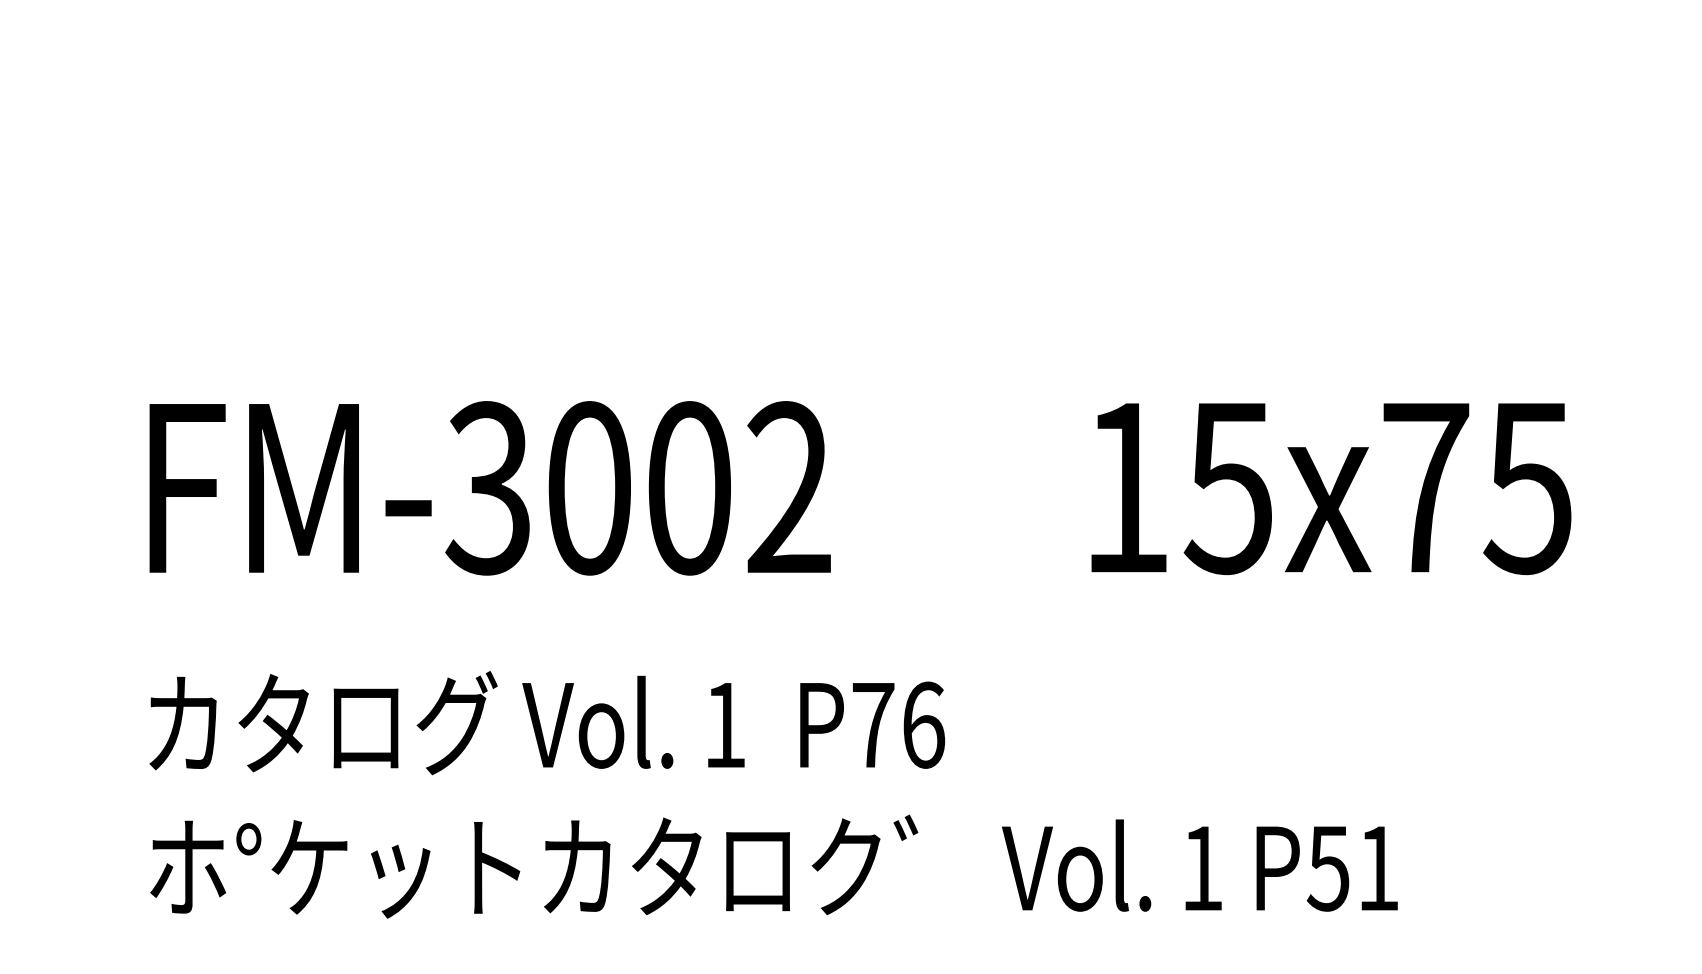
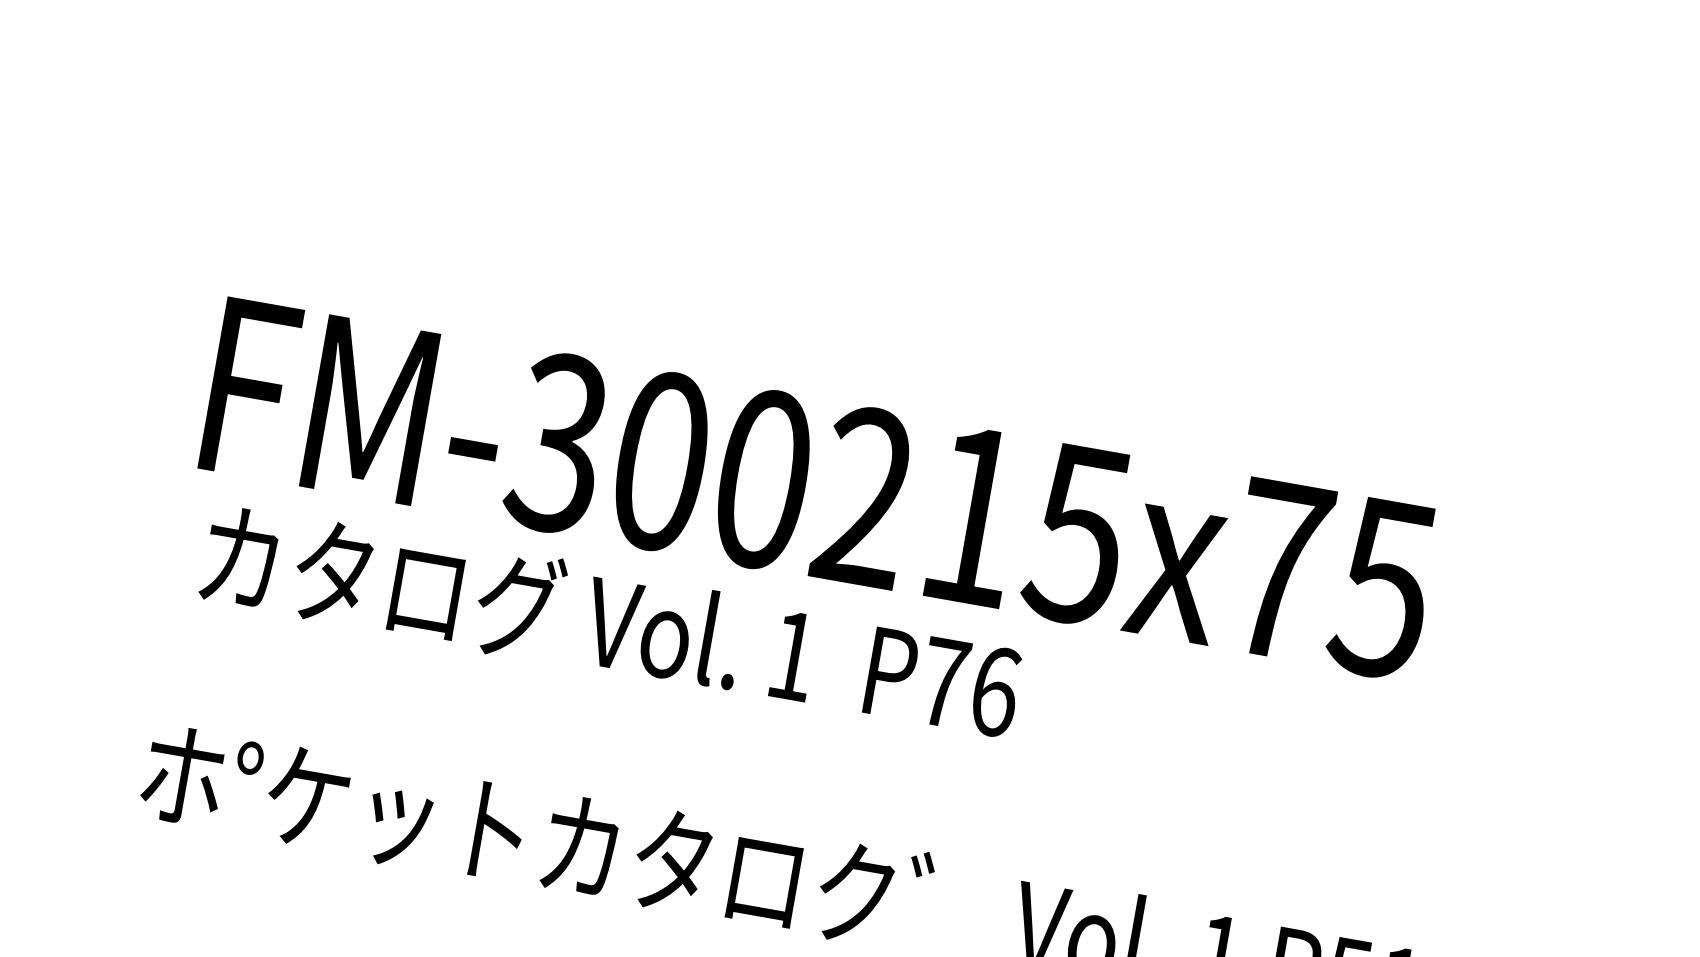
text: (1331, 489) -> (1182, 554), moved
text: (547, 723) -> (611, 622), moved

